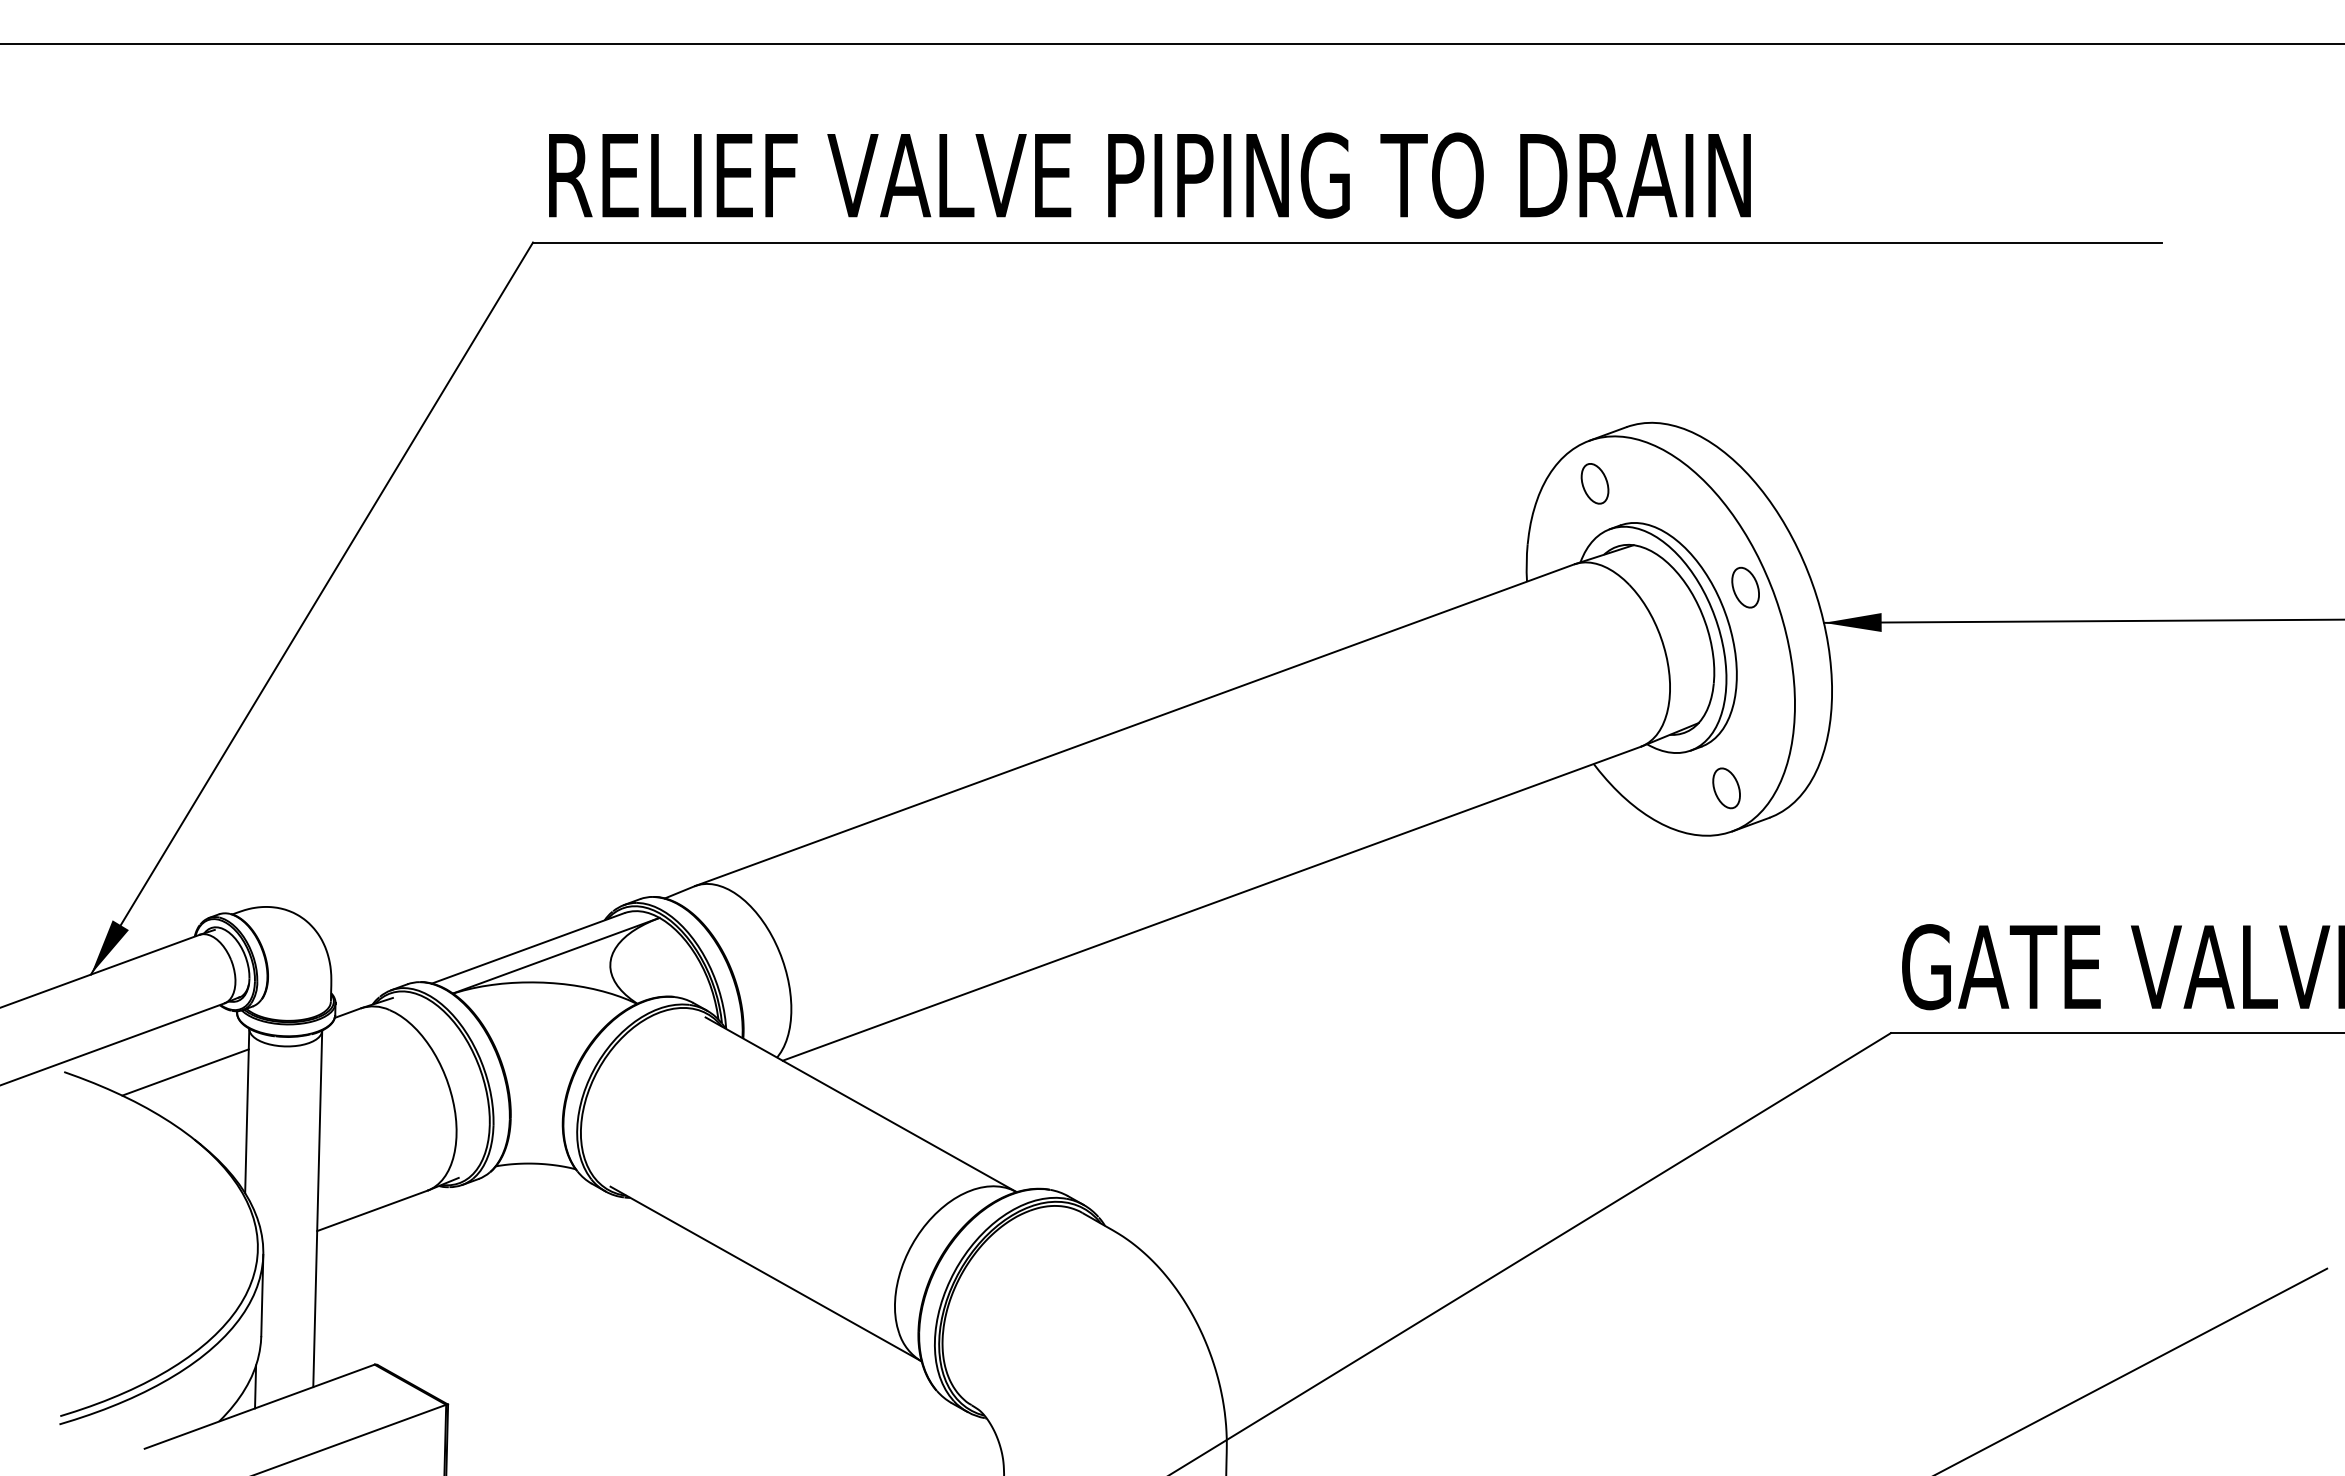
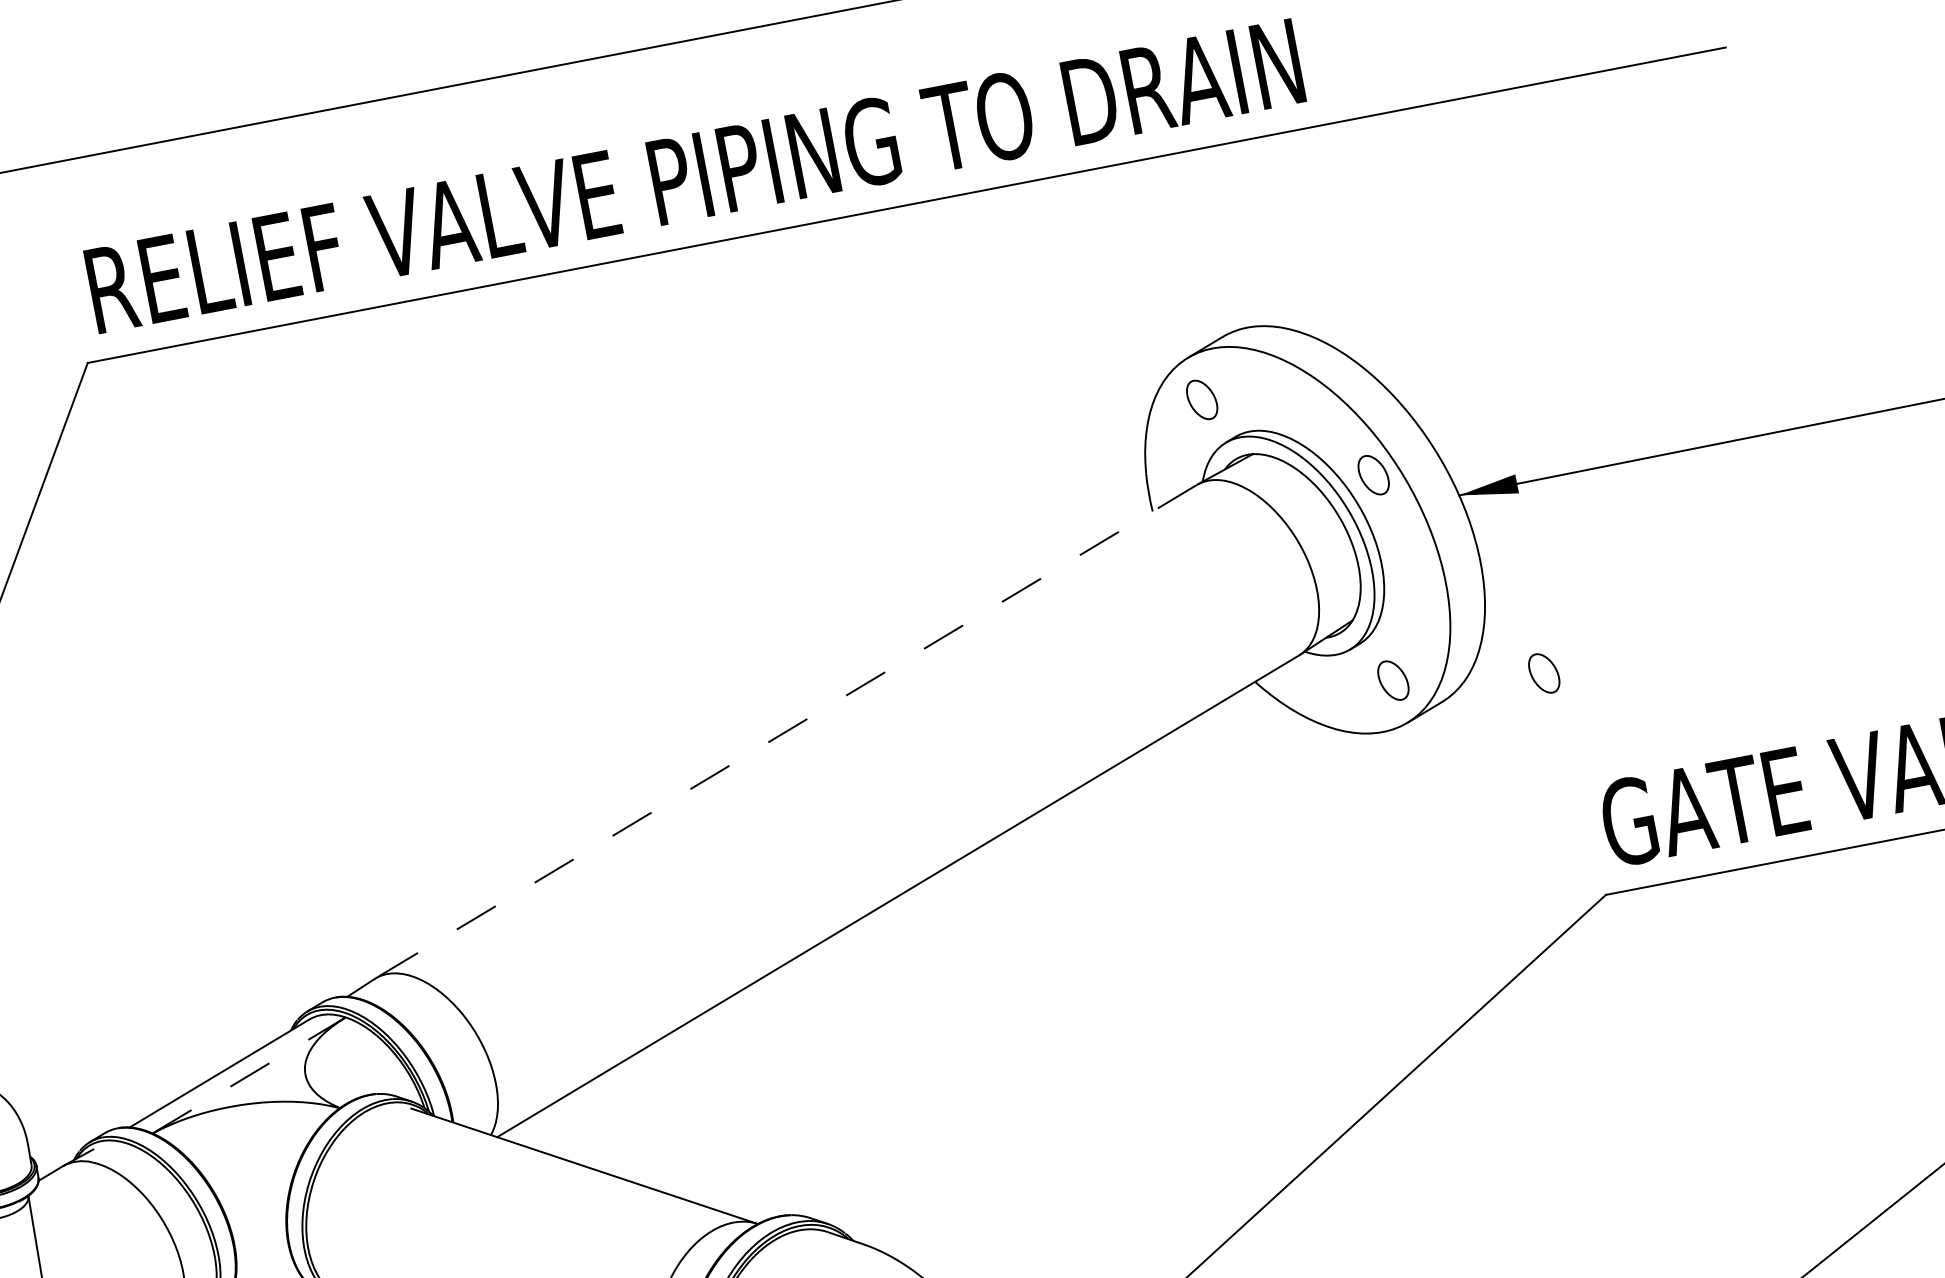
line: (1134, 725) -> (785, 732), solid -> dashed
part: (1872, 809) -> (1544, 673), added
line: (556, 955) -> (249, 1075), solid -> dashed

